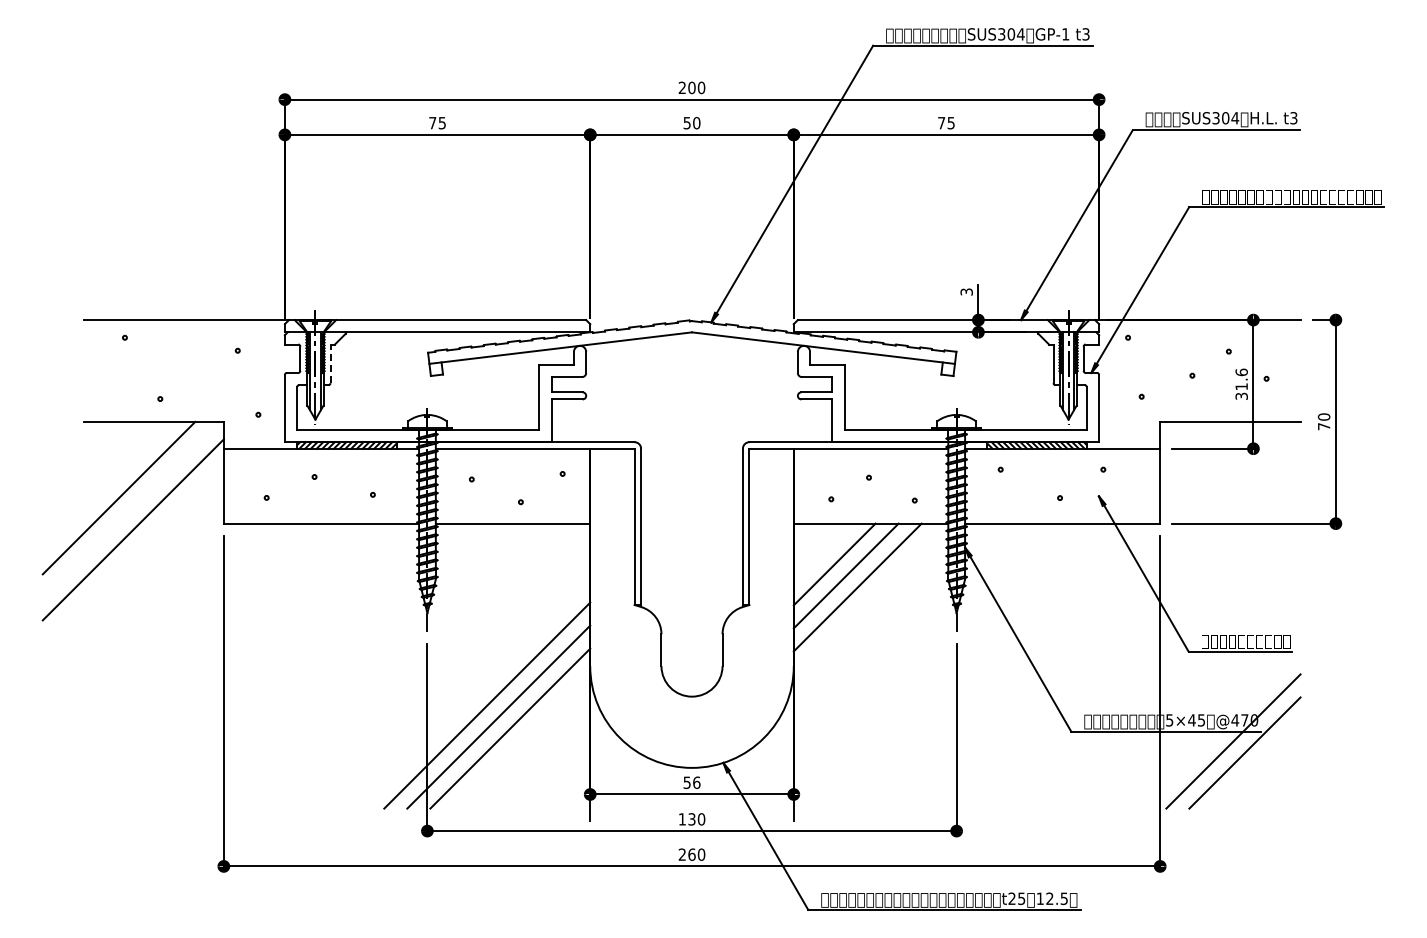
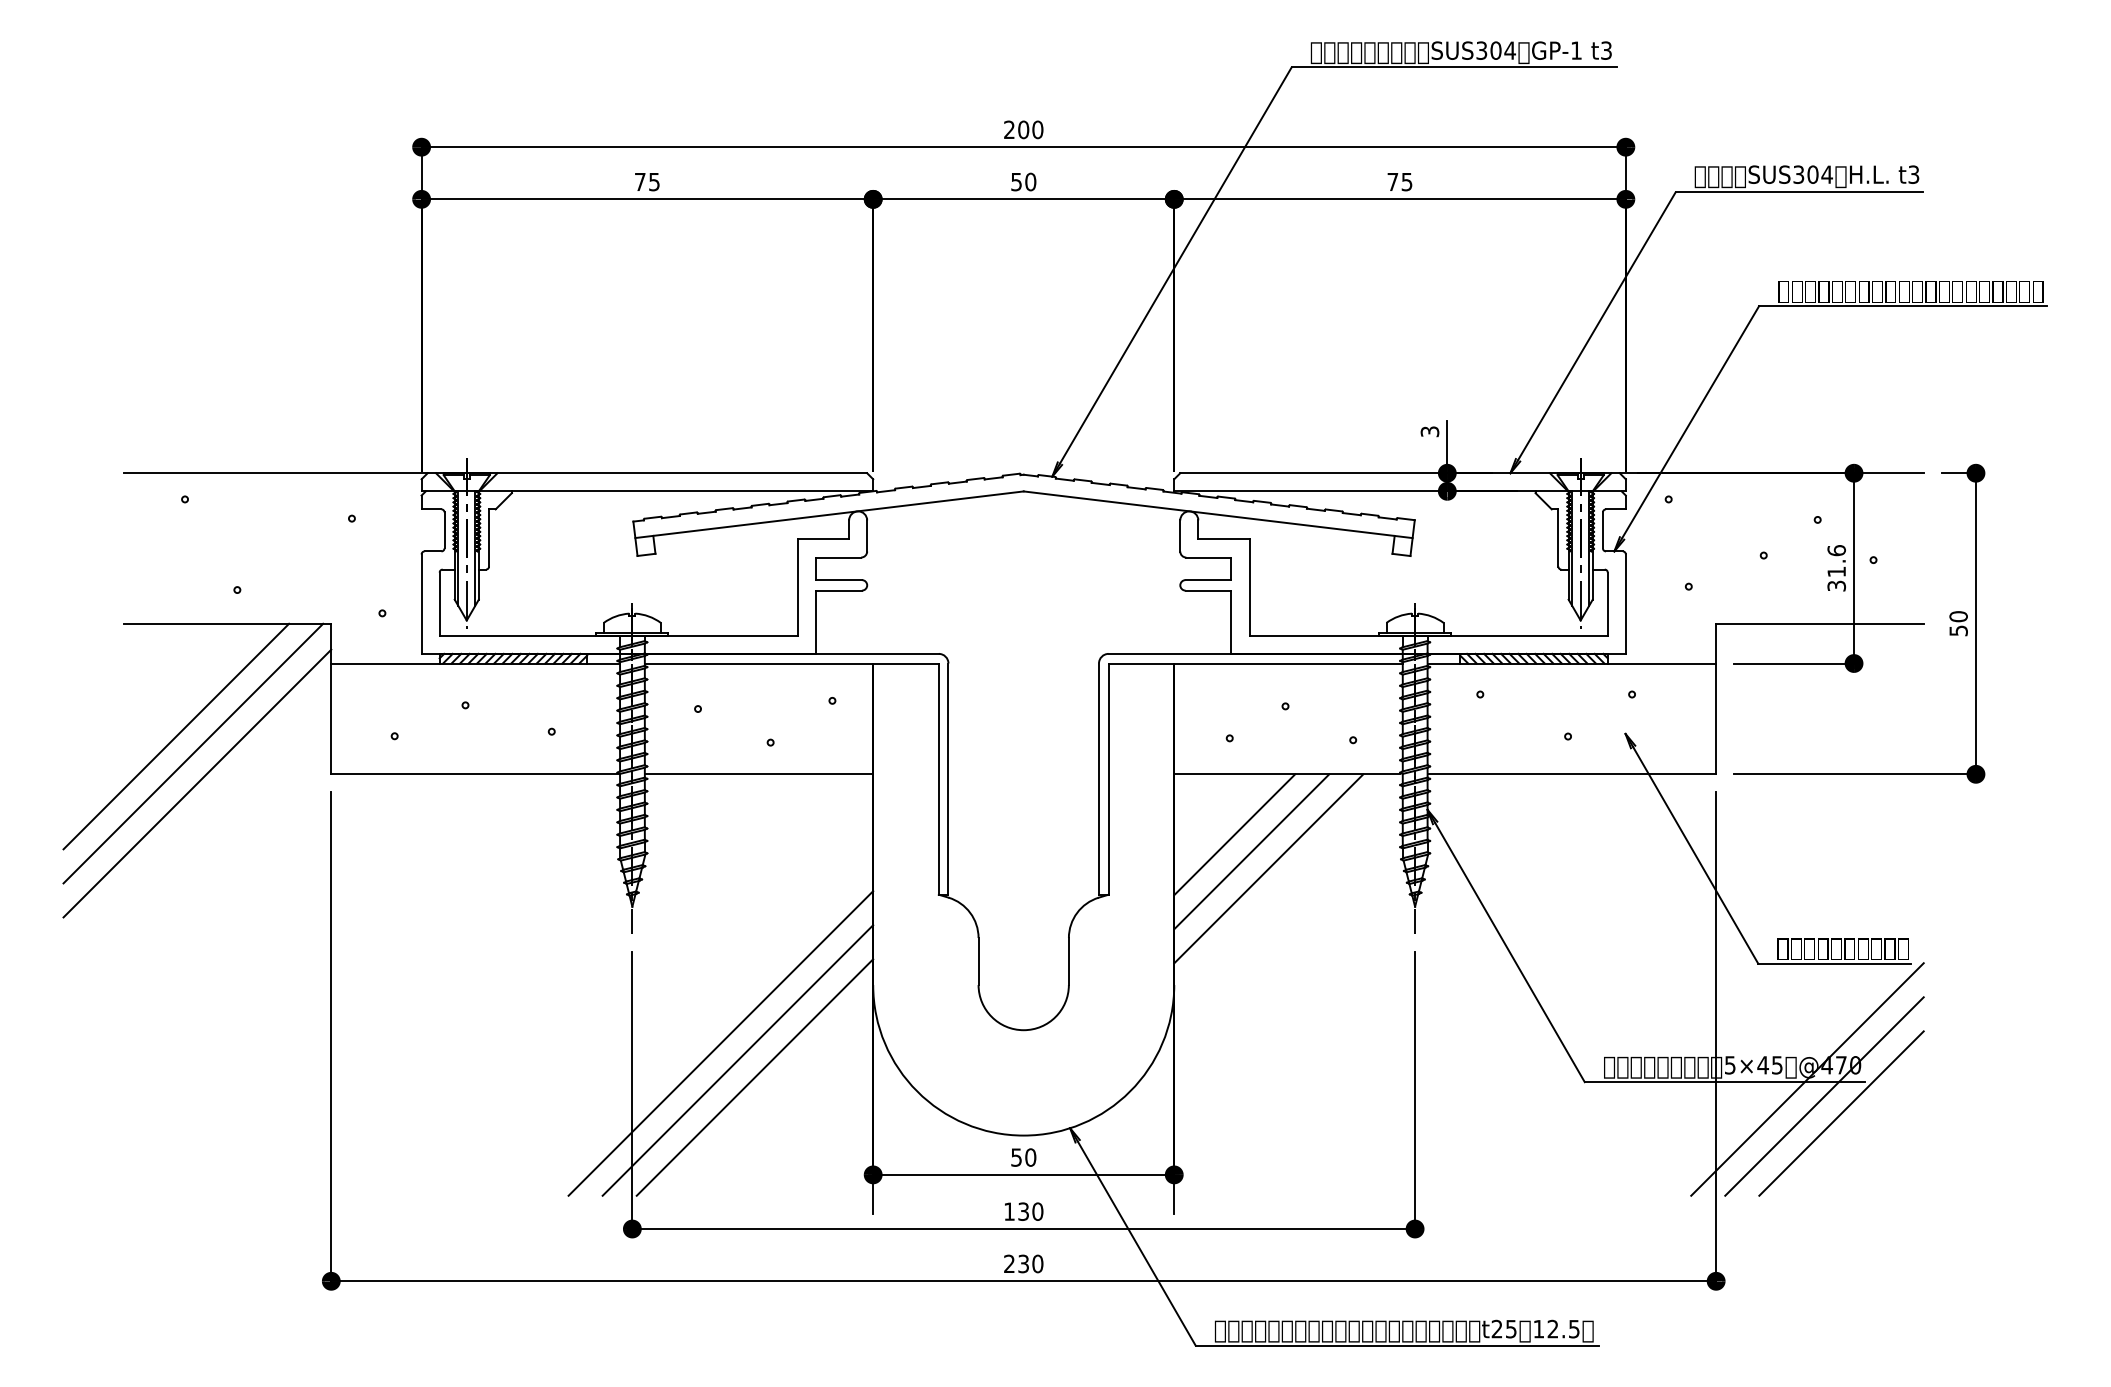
line: (330, 363) -> (489, 537), dashed -> solid
text: (1324, 426) -> (1959, 630), 70 -> 50
line: (130, 509) -> (193, 753), added
line: (1221, 729) -> (1806, 1078), added
text: (696, 782) -> (1030, 1157), 56 -> 50
text: (691, 854) -> (1022, 1263), 260 -> 230

